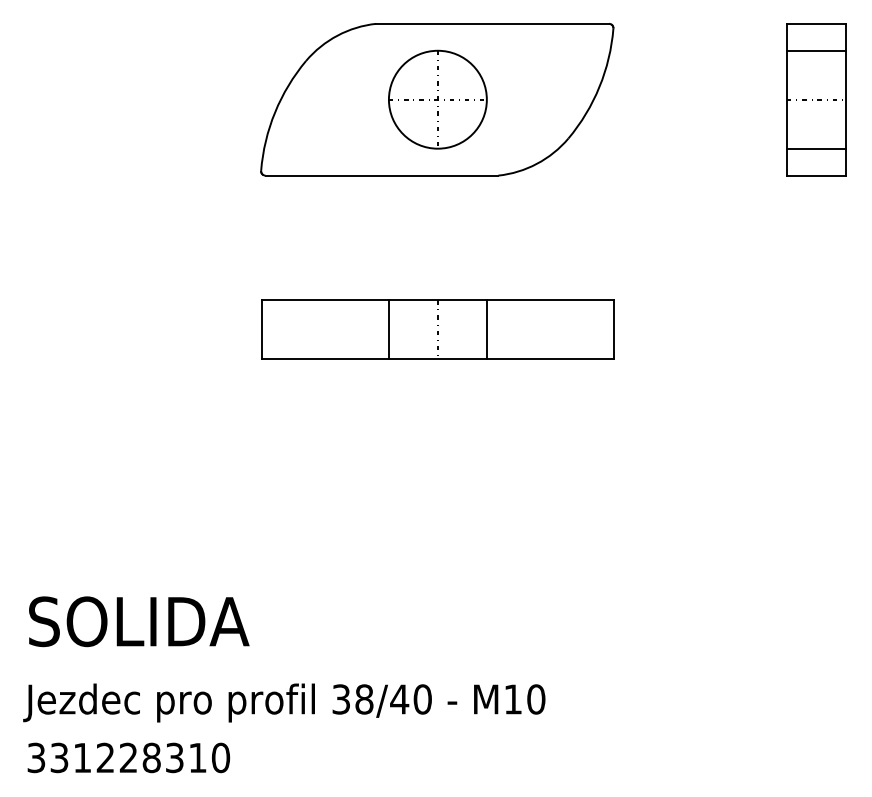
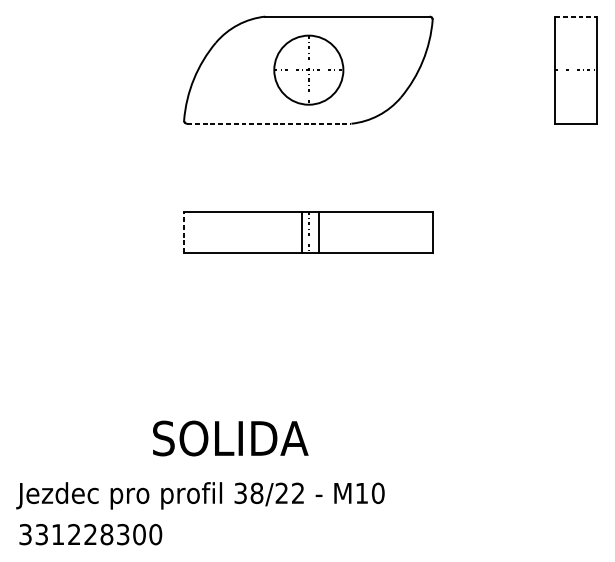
line: (816, 23) -> (575, 16), solid -> dashed
line: (816, 50) -> (575, 35), removed
line: (816, 148) -> (575, 104), removed
line: (382, 175) -> (269, 123), solid -> dashed
line: (261, 329) -> (184, 232), solid -> dashed
line: (388, 329) -> (301, 232), moved
line: (486, 329) -> (319, 232), moved
text: (139, 621) -> (230, 438), moved
text: (410, 699) -> (289, 493), 38/40 -> 38/22
text: (197, 757) -> (139, 534), 331228310 -> 331228300

